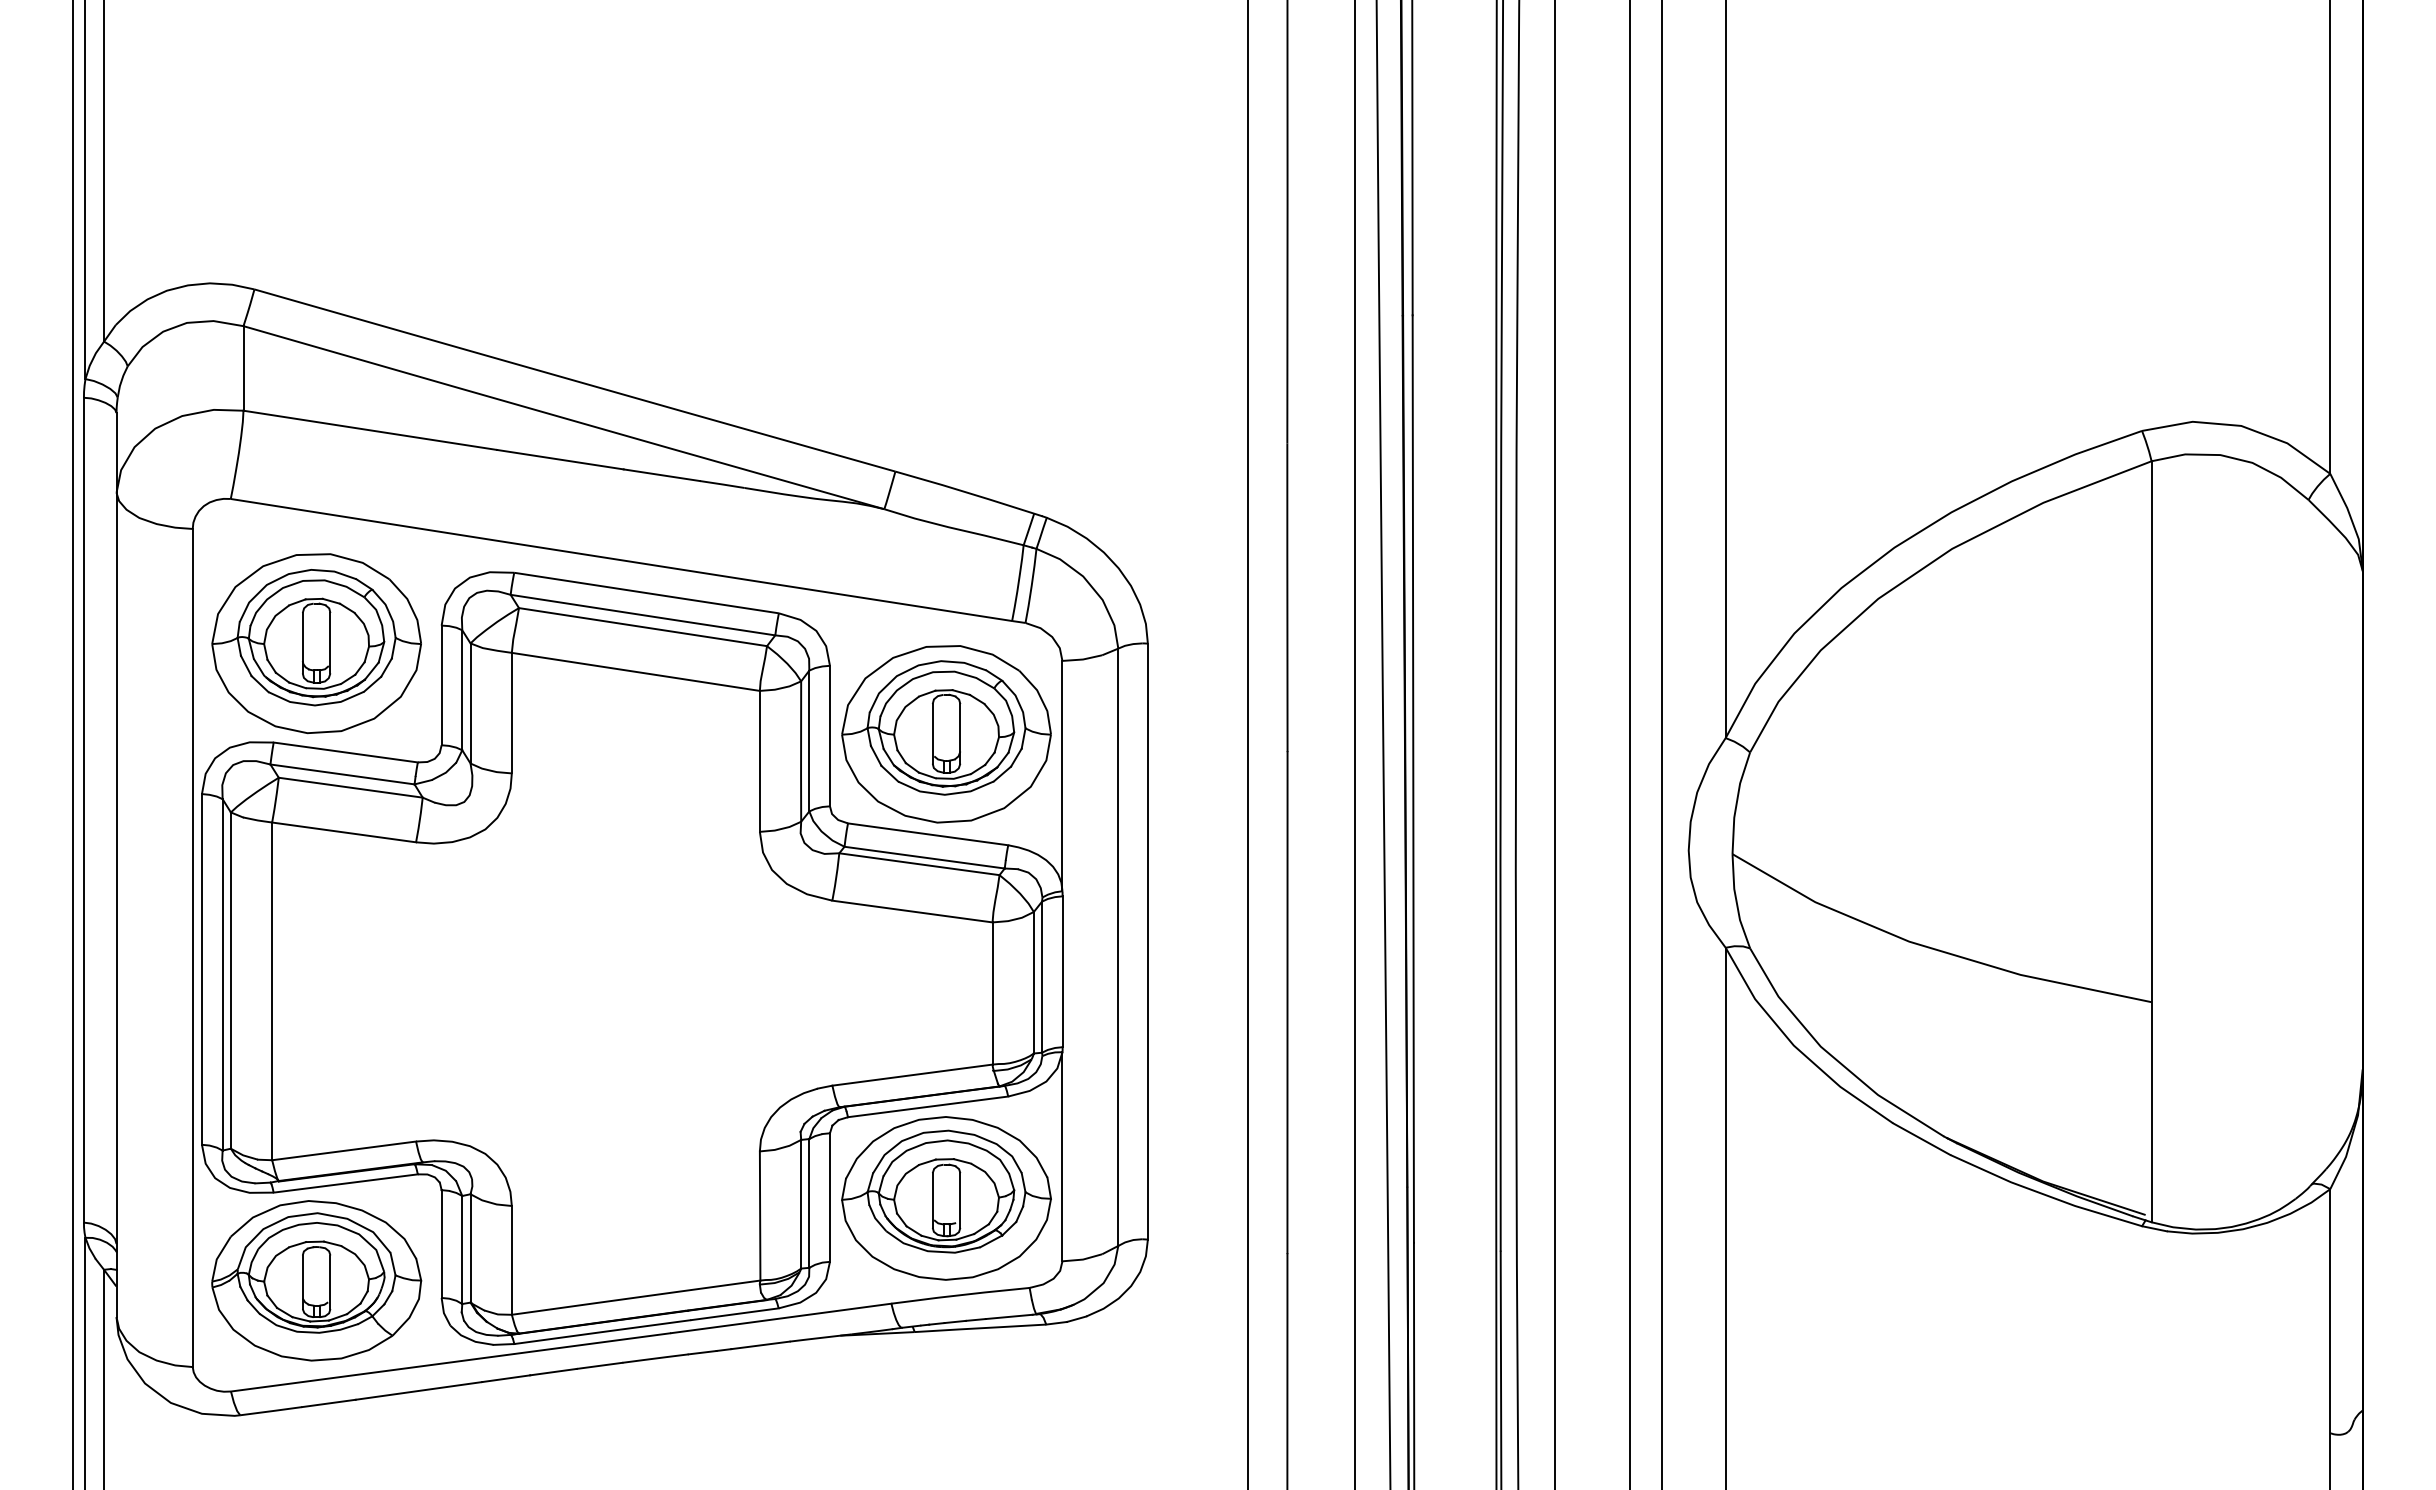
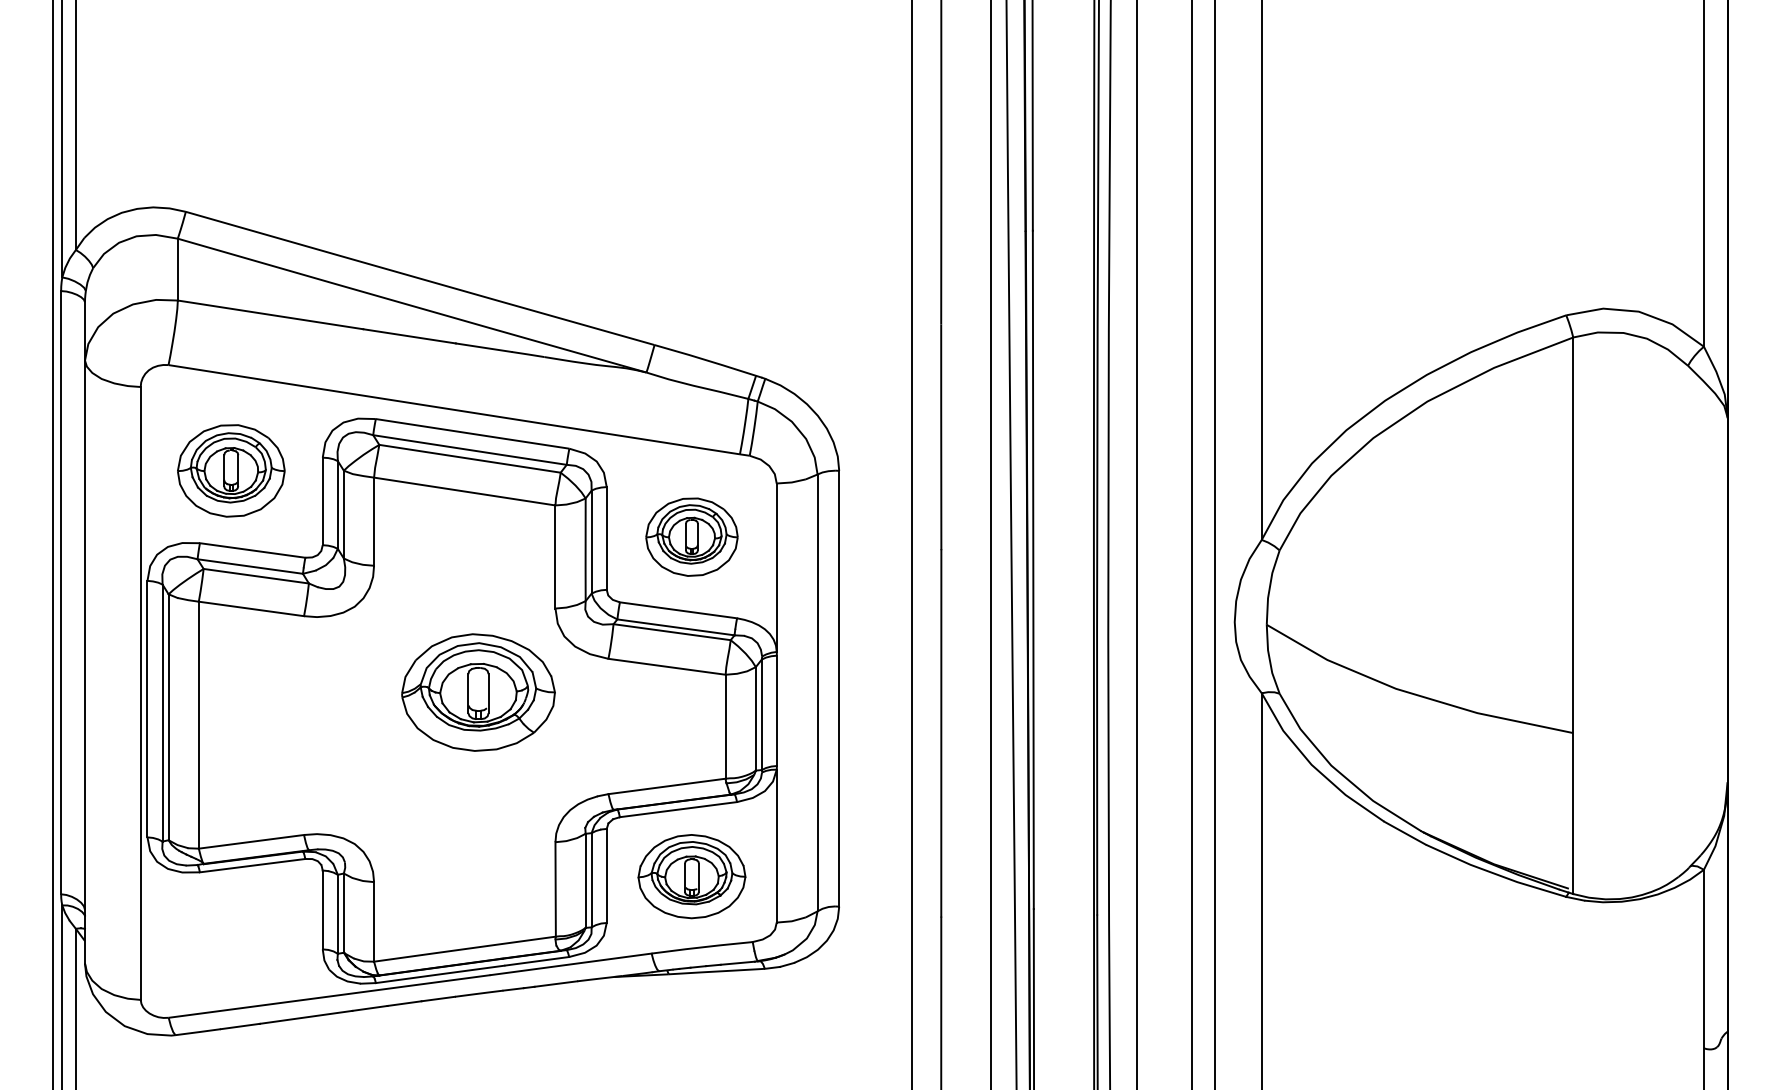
part: (316, 643) -> (231, 470), size x0.7
part: (946, 734) -> (691, 537), size x0.6
part: (946, 1198) -> (691, 876), size x0.7
part: (316, 1280) -> (478, 692), moved

